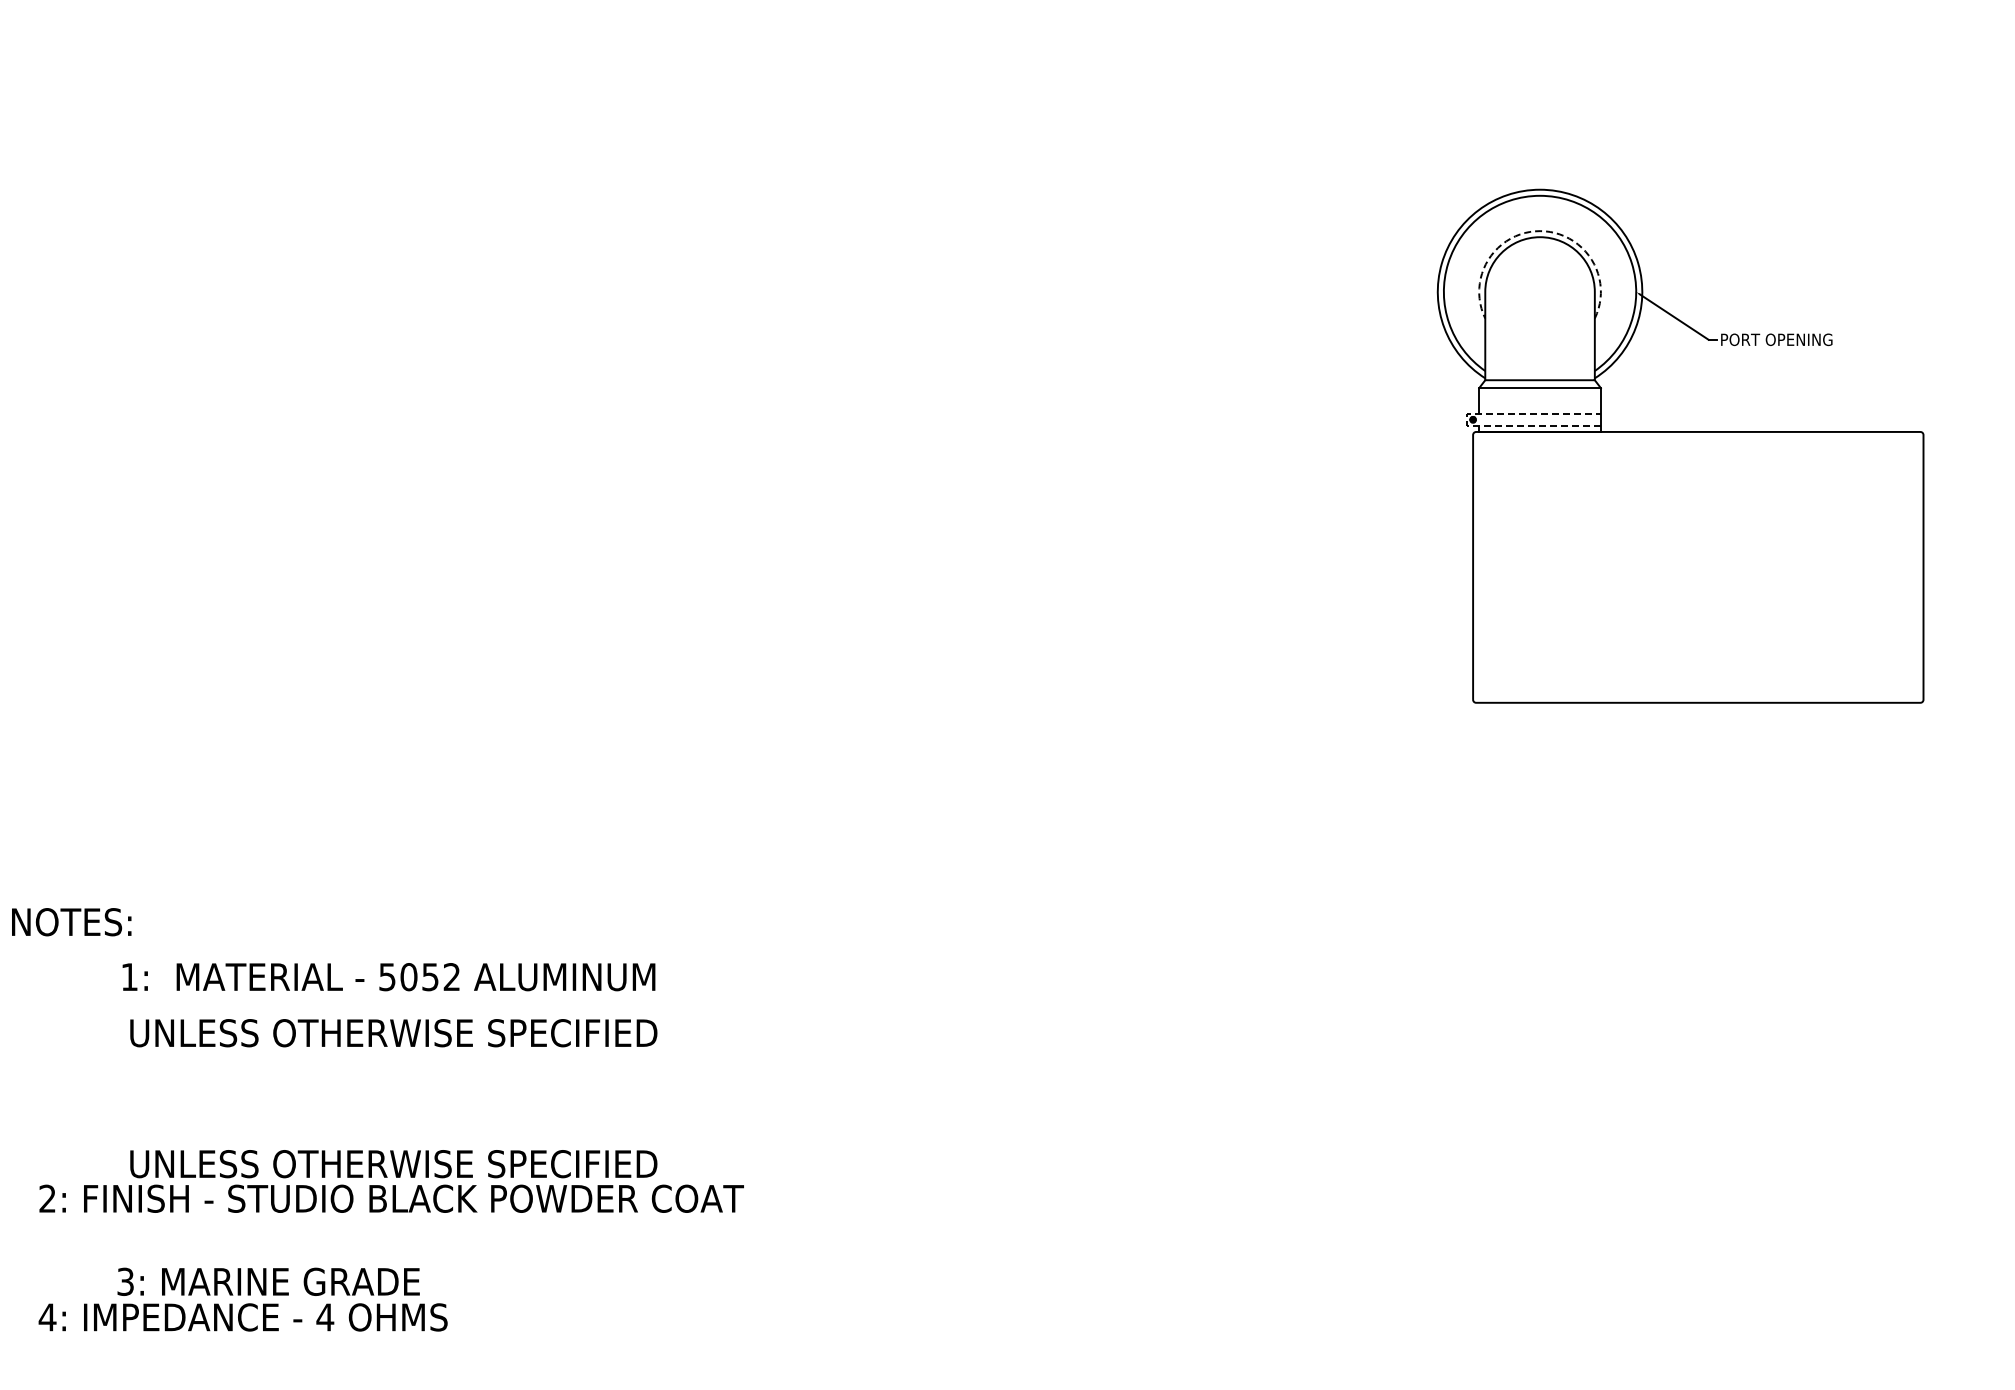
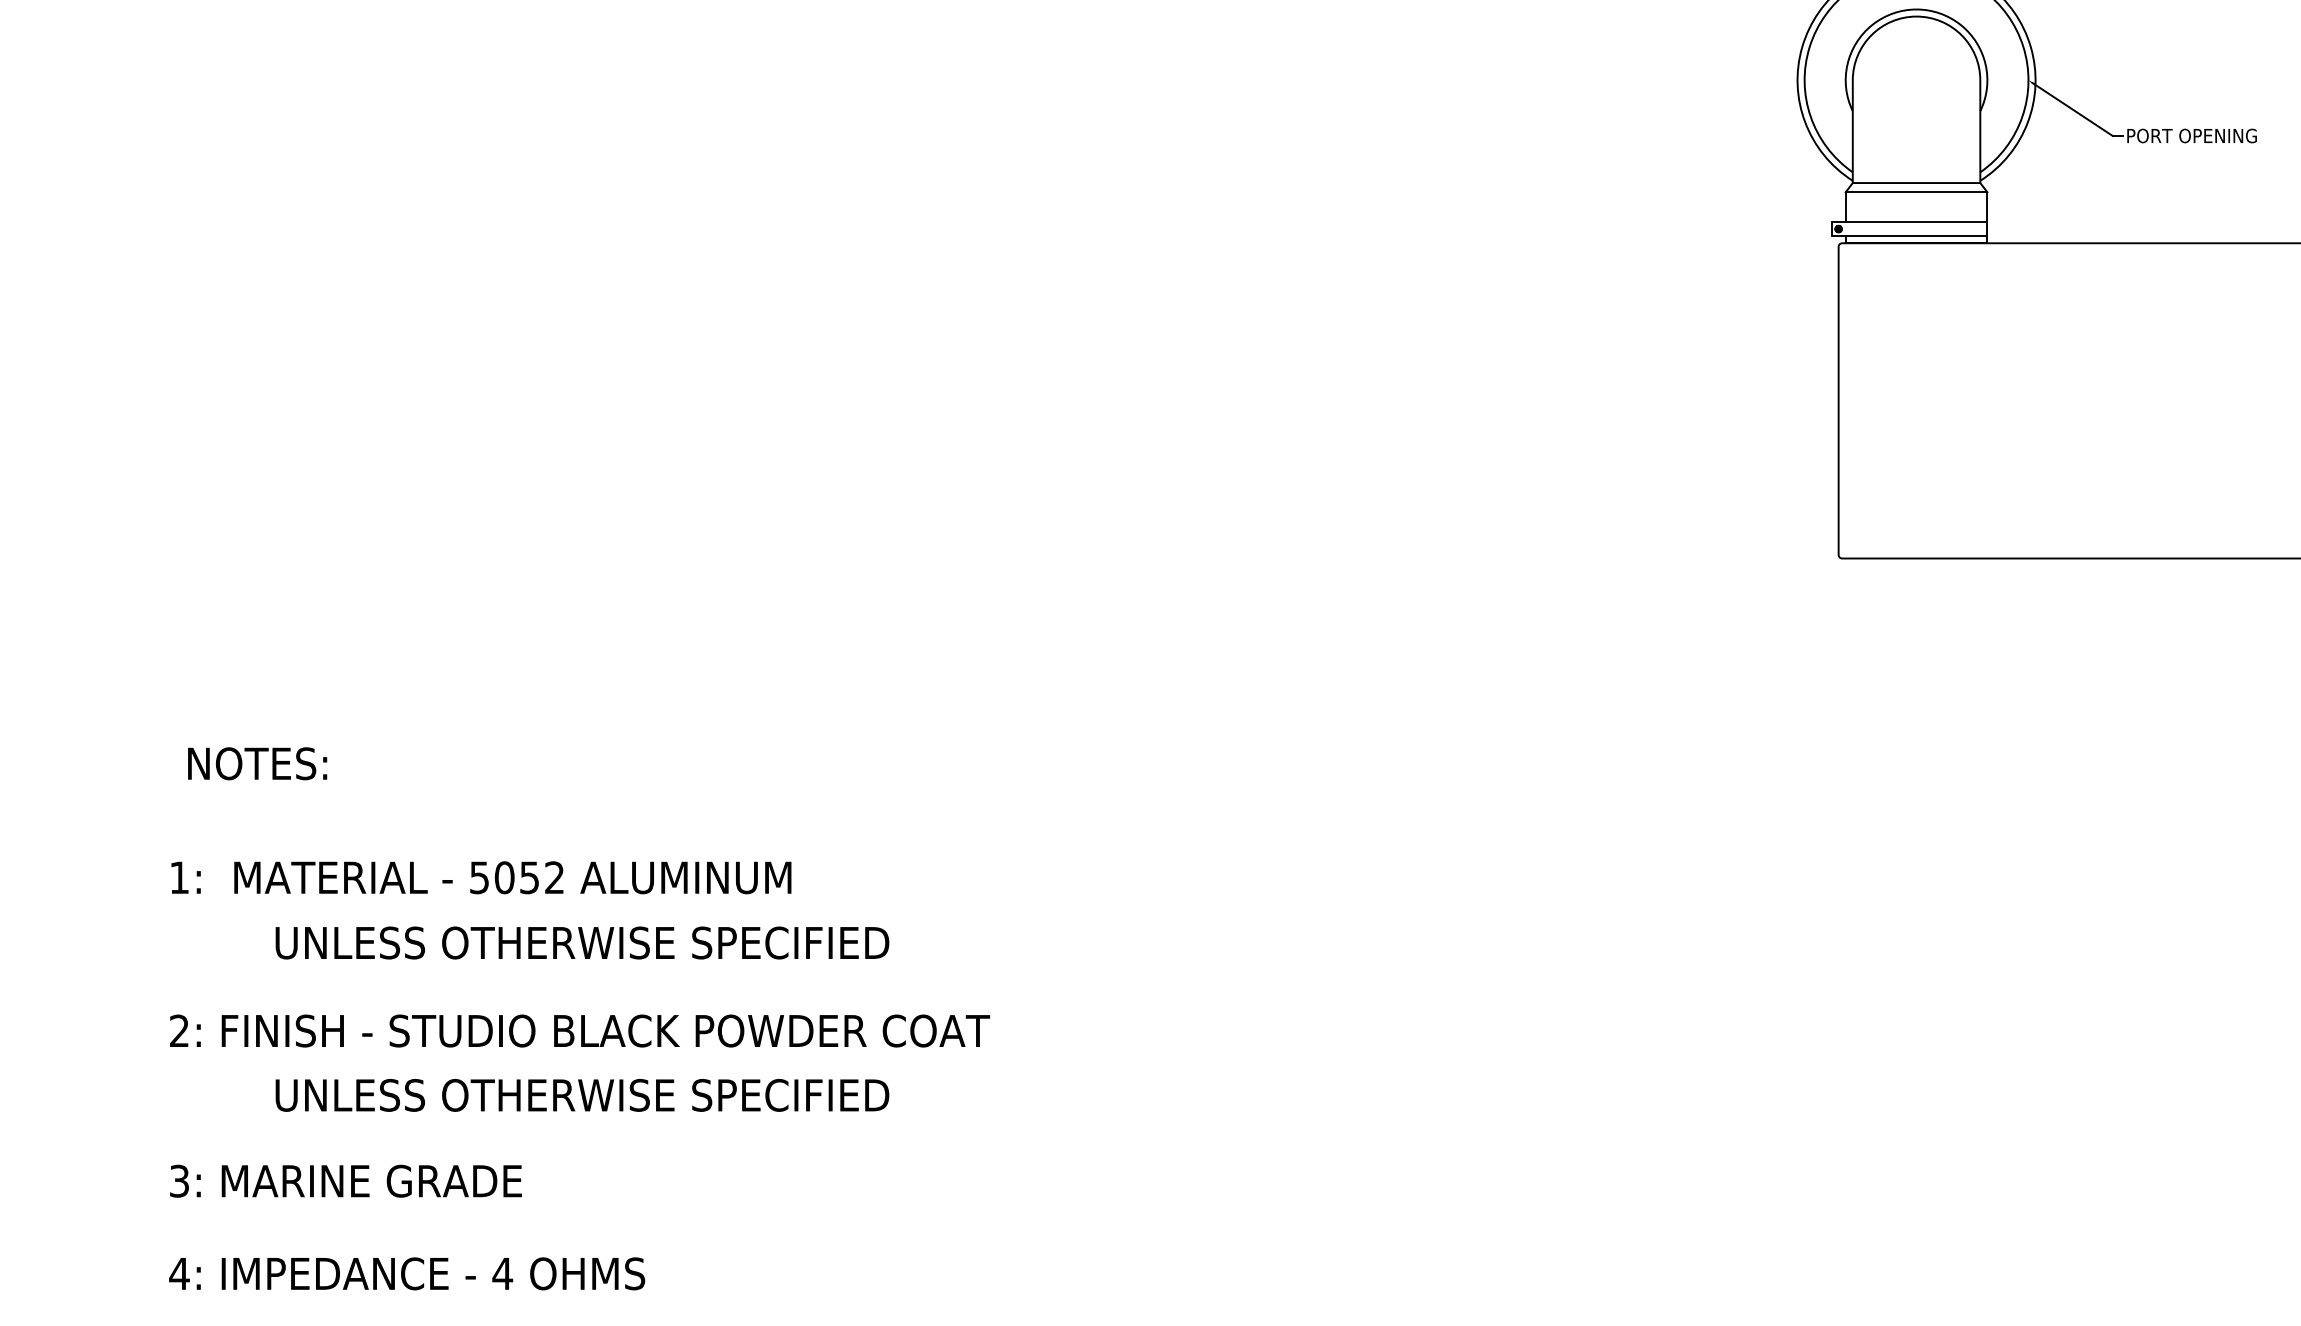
arc: (1540, 231) -> (1917, 9), dashed -> solid
line: (1467, 419) -> (1832, 228), dashed -> solid
text: (71, 922) -> (257, 764), moved
text: (388, 977) -> (480, 878), moved
text: (391, 1198) -> (579, 1030), moved
text: (268, 1281) -> (345, 1180), moved

